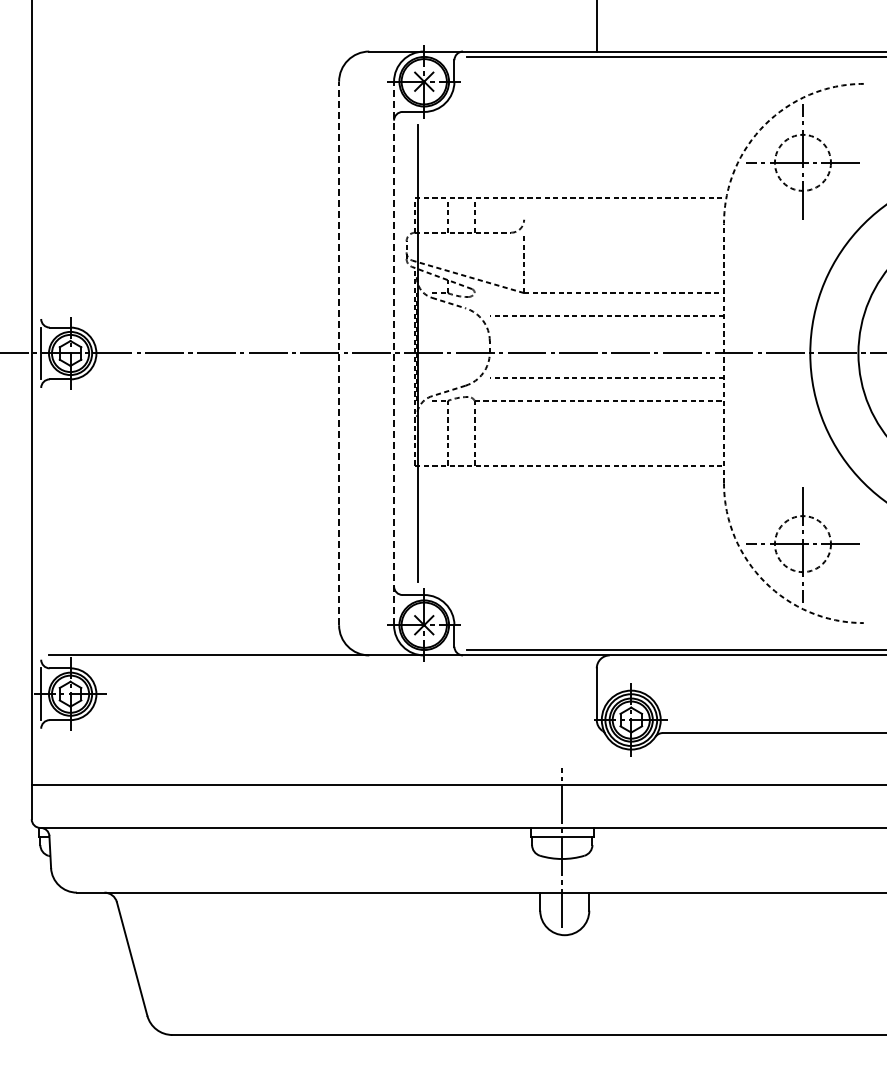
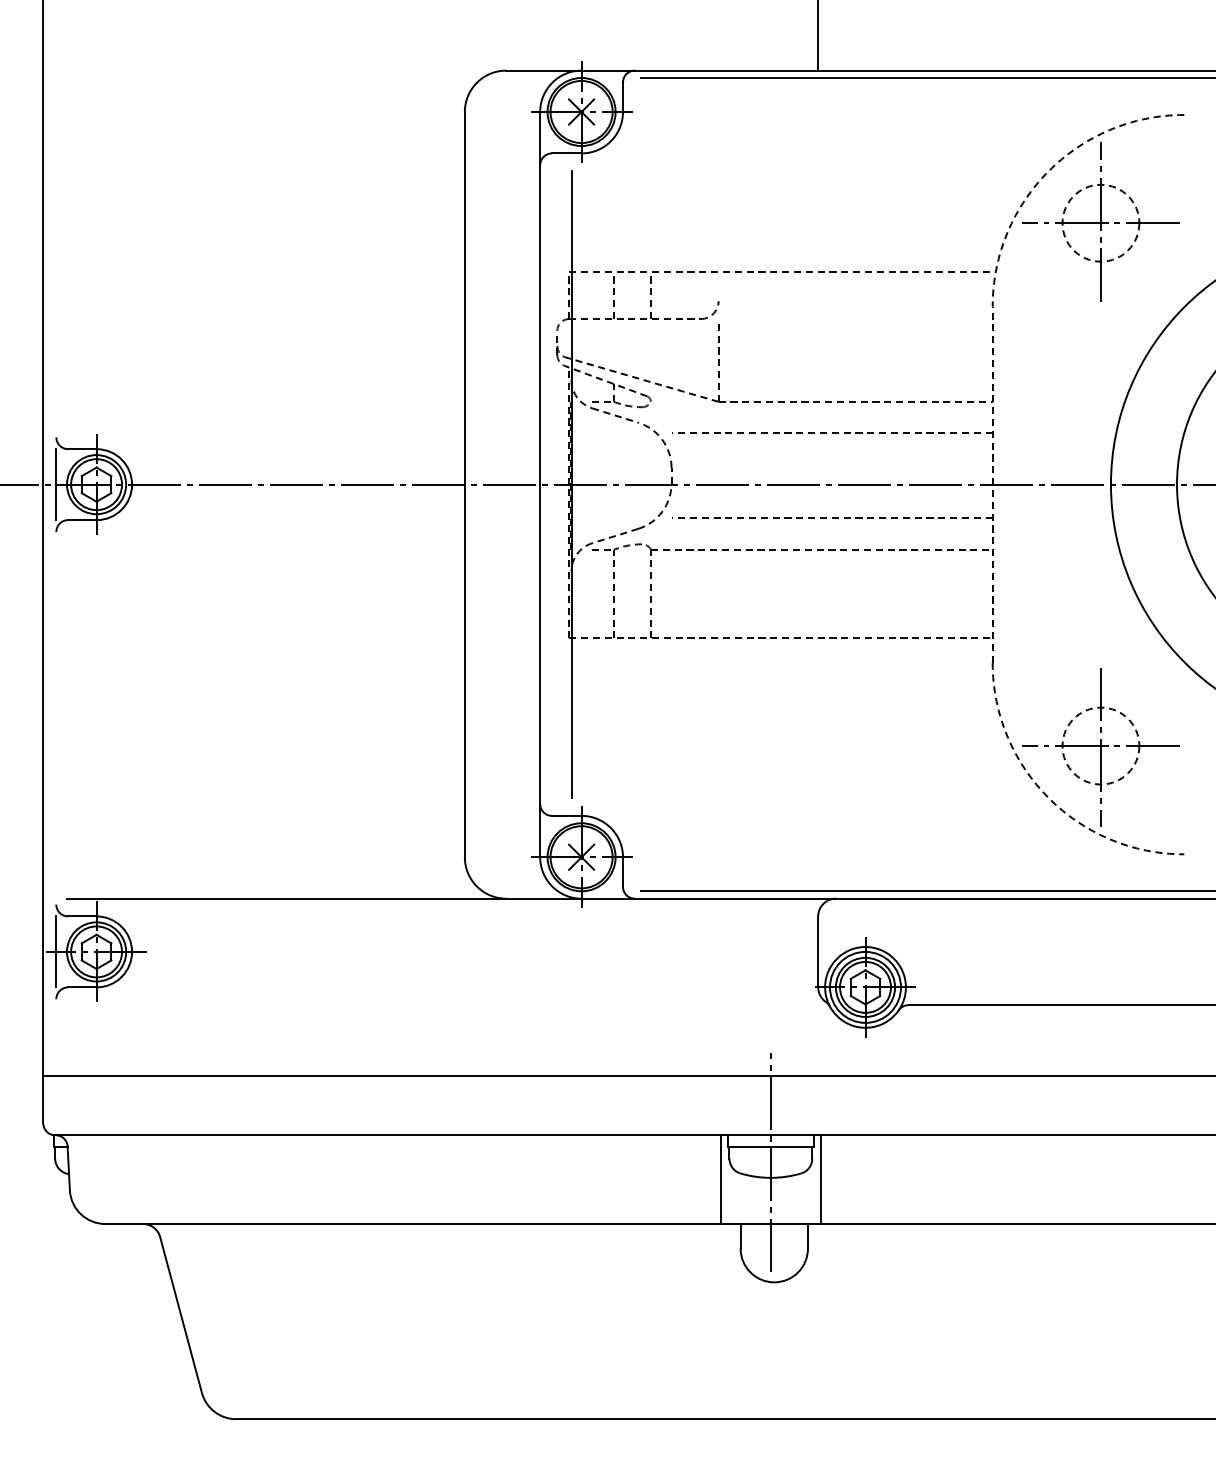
line: (339, 353) -> (465, 484), dashed -> solid
line: (394, 353) -> (540, 484), dashed -> solid
line: (525, 859) -> (720, 1178), added
line: (598, 859) -> (820, 1178), added

